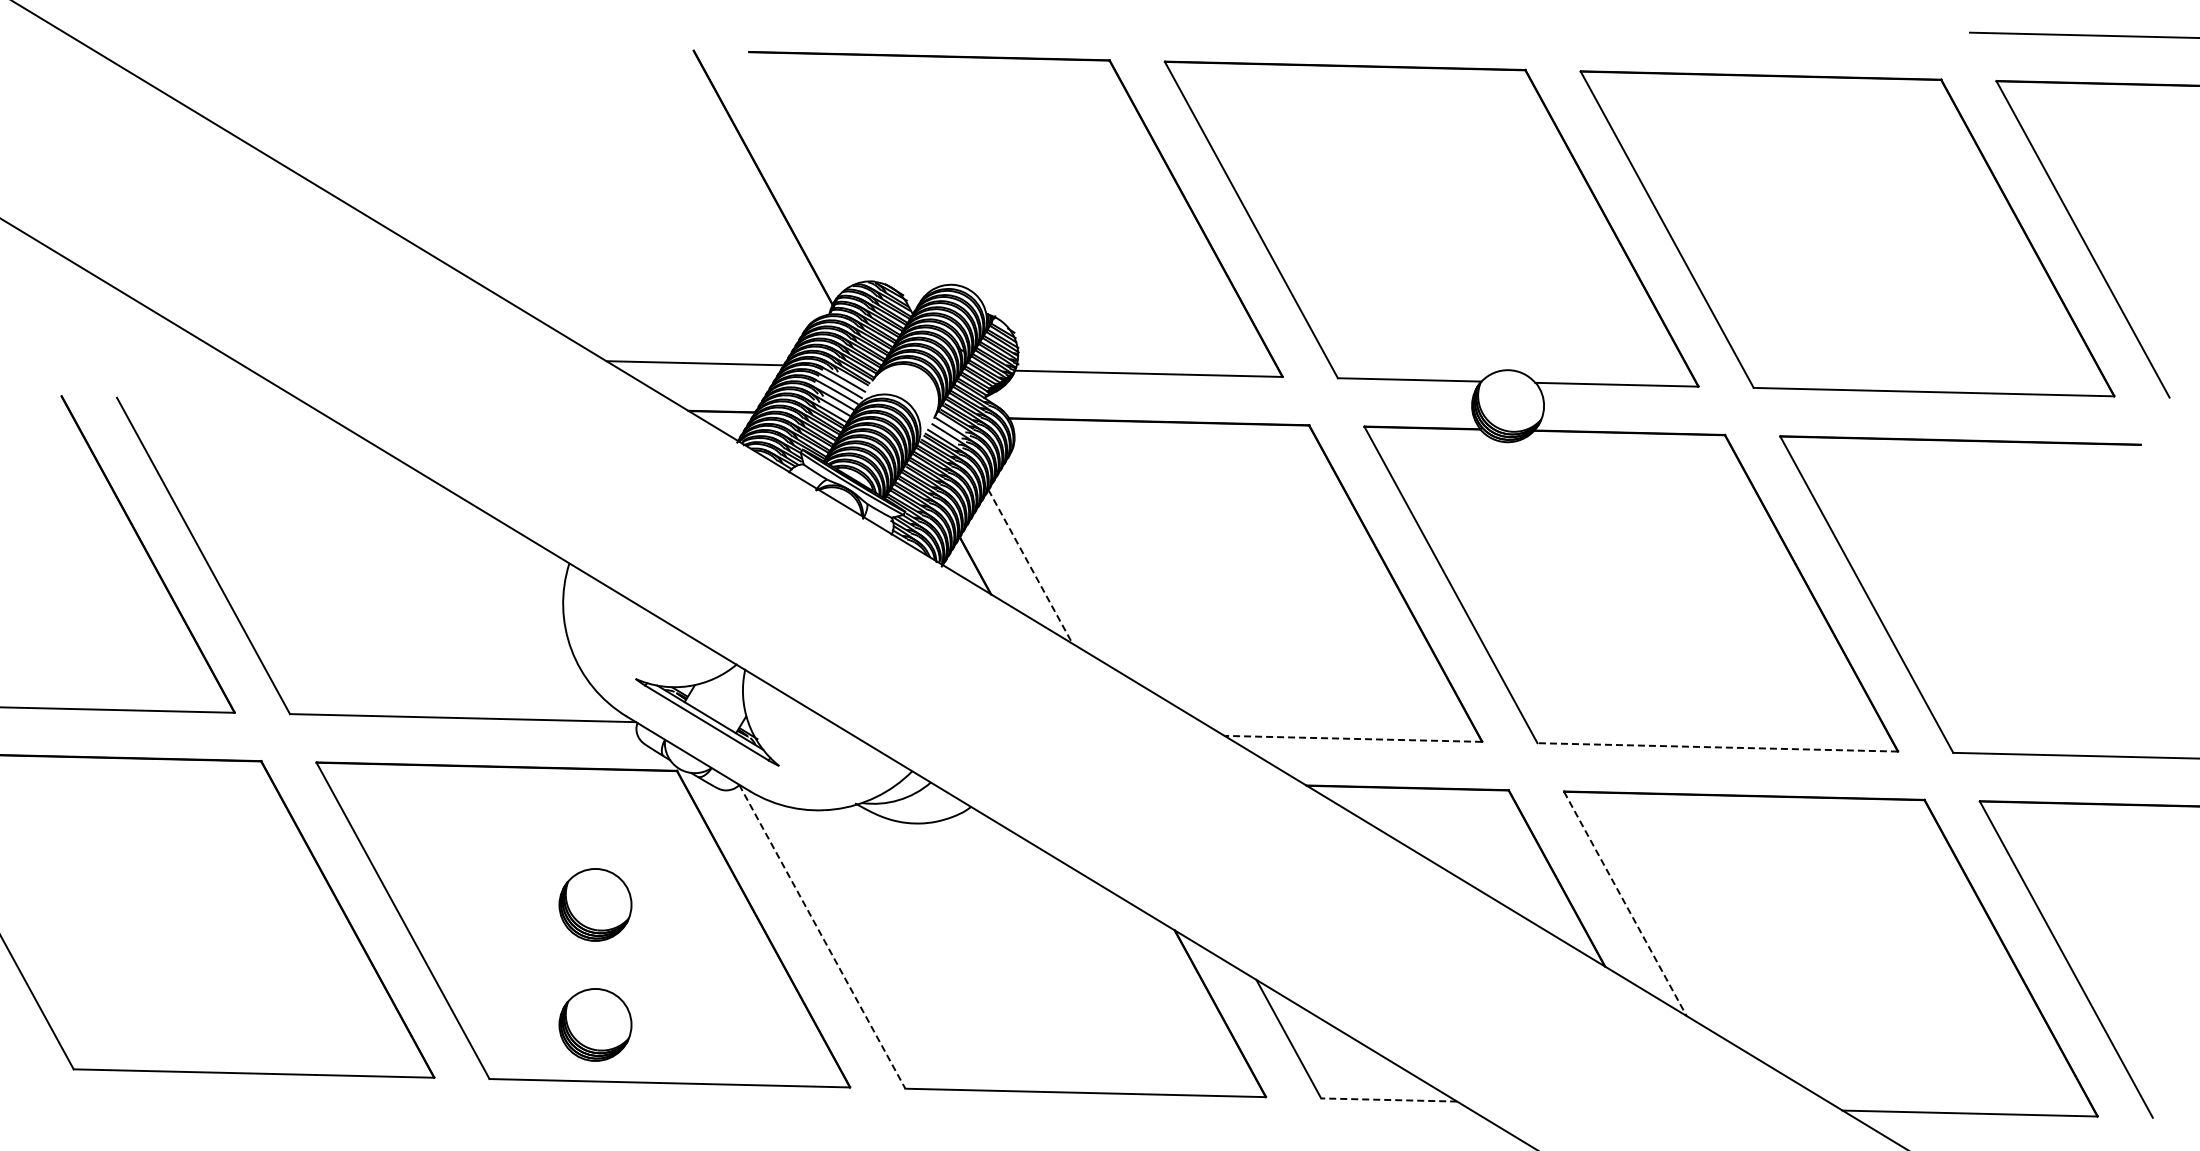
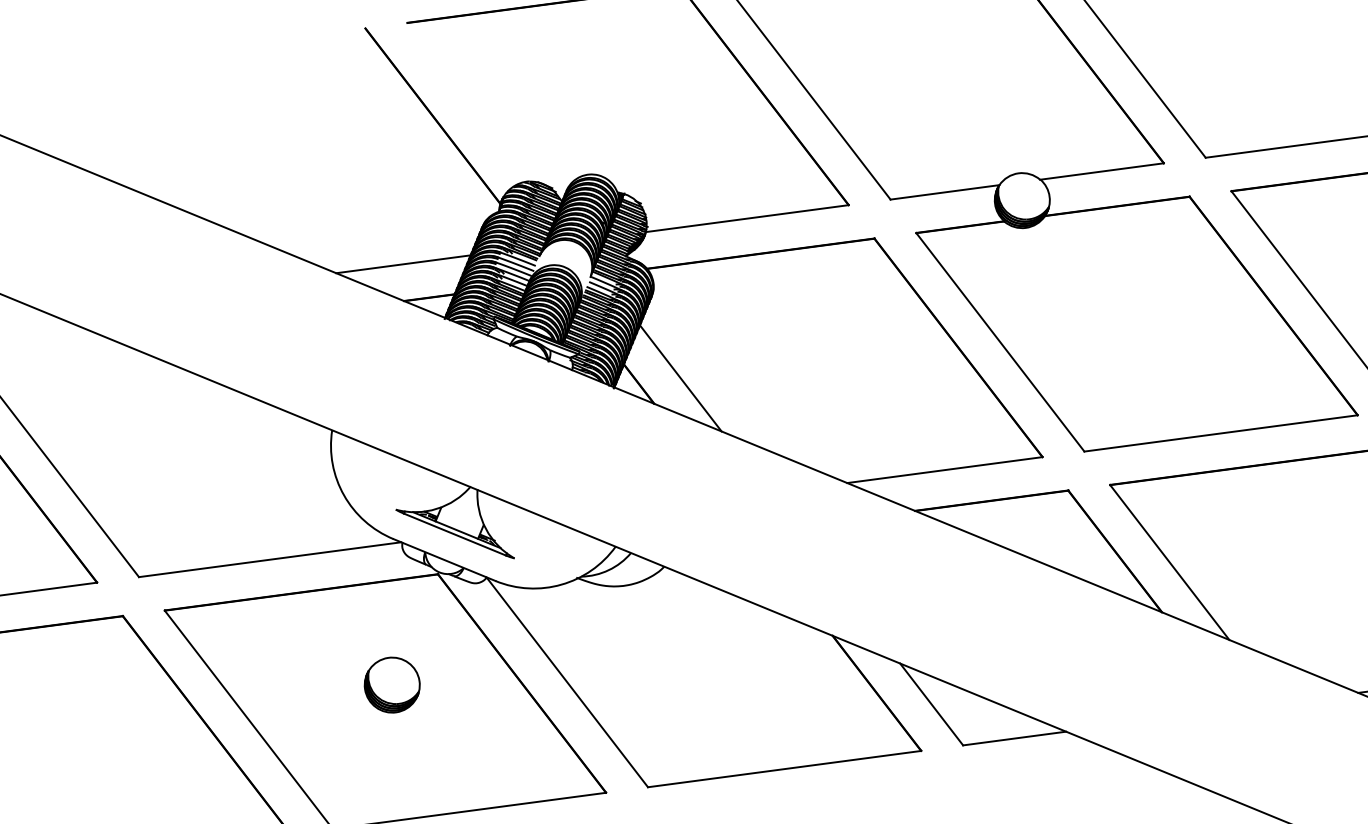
line: (1030, 566) -> (680, 378), dashed -> solid
line: (1353, 738) -> (944, 469), dashed -> solid
line: (1717, 747) -> (1220, 433), dashed -> solid
line: (1625, 903) -> (1169, 562), dashed -> solid
line: (822, 937) -> (567, 682), dashed -> solid
part: (595, 1024) -> (406, 775), removed
line: (1388, 1099) -> (1014, 738), dashed -> solid

